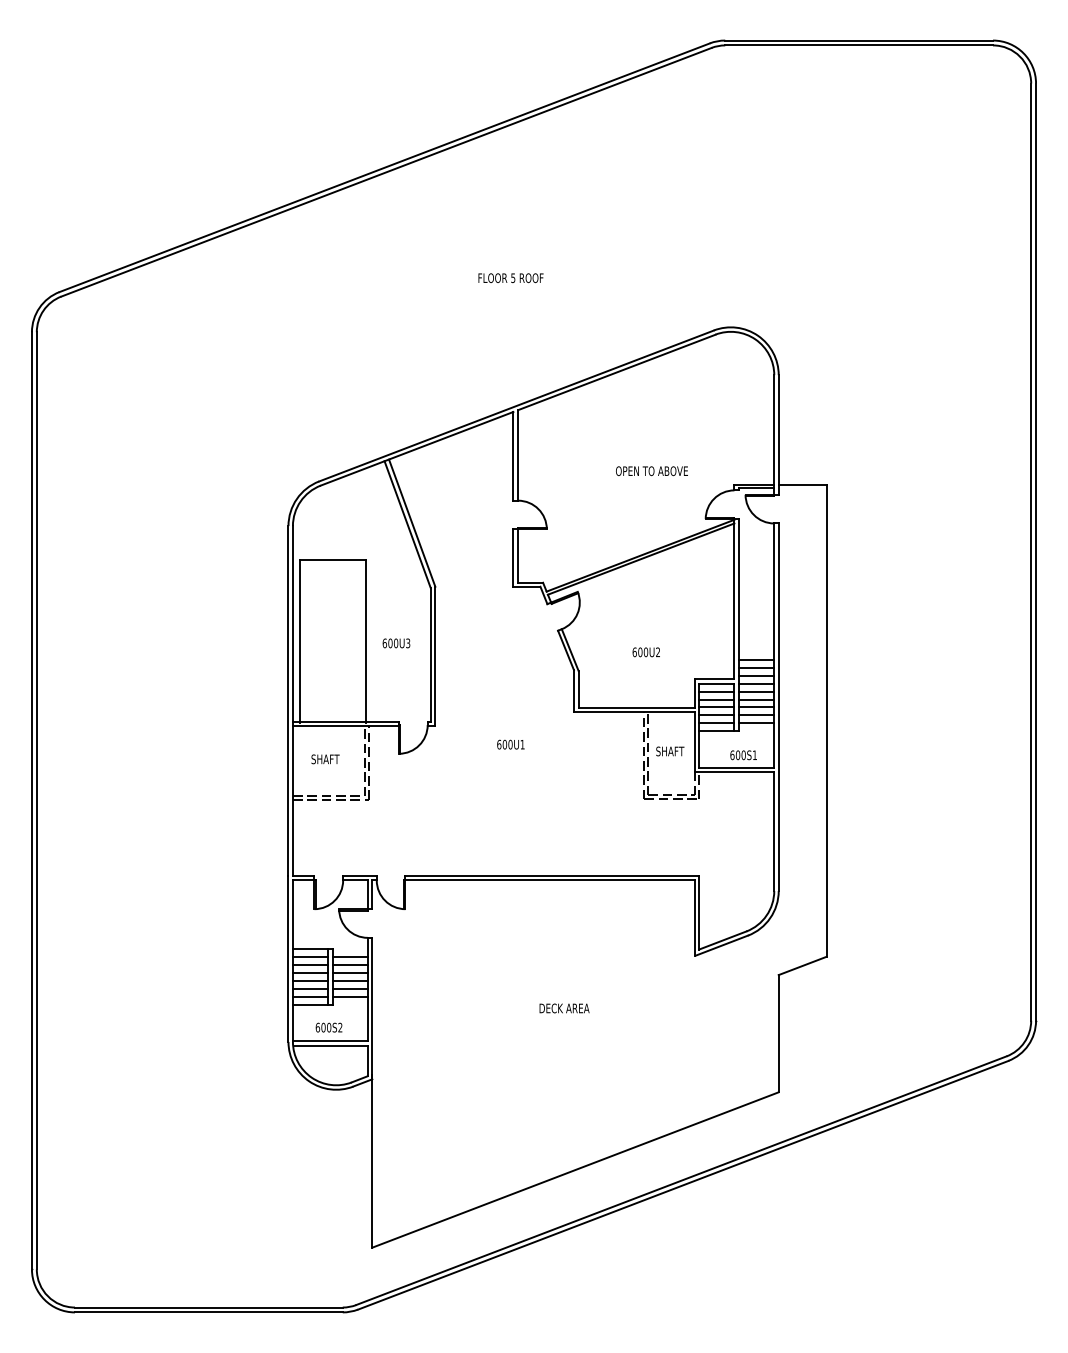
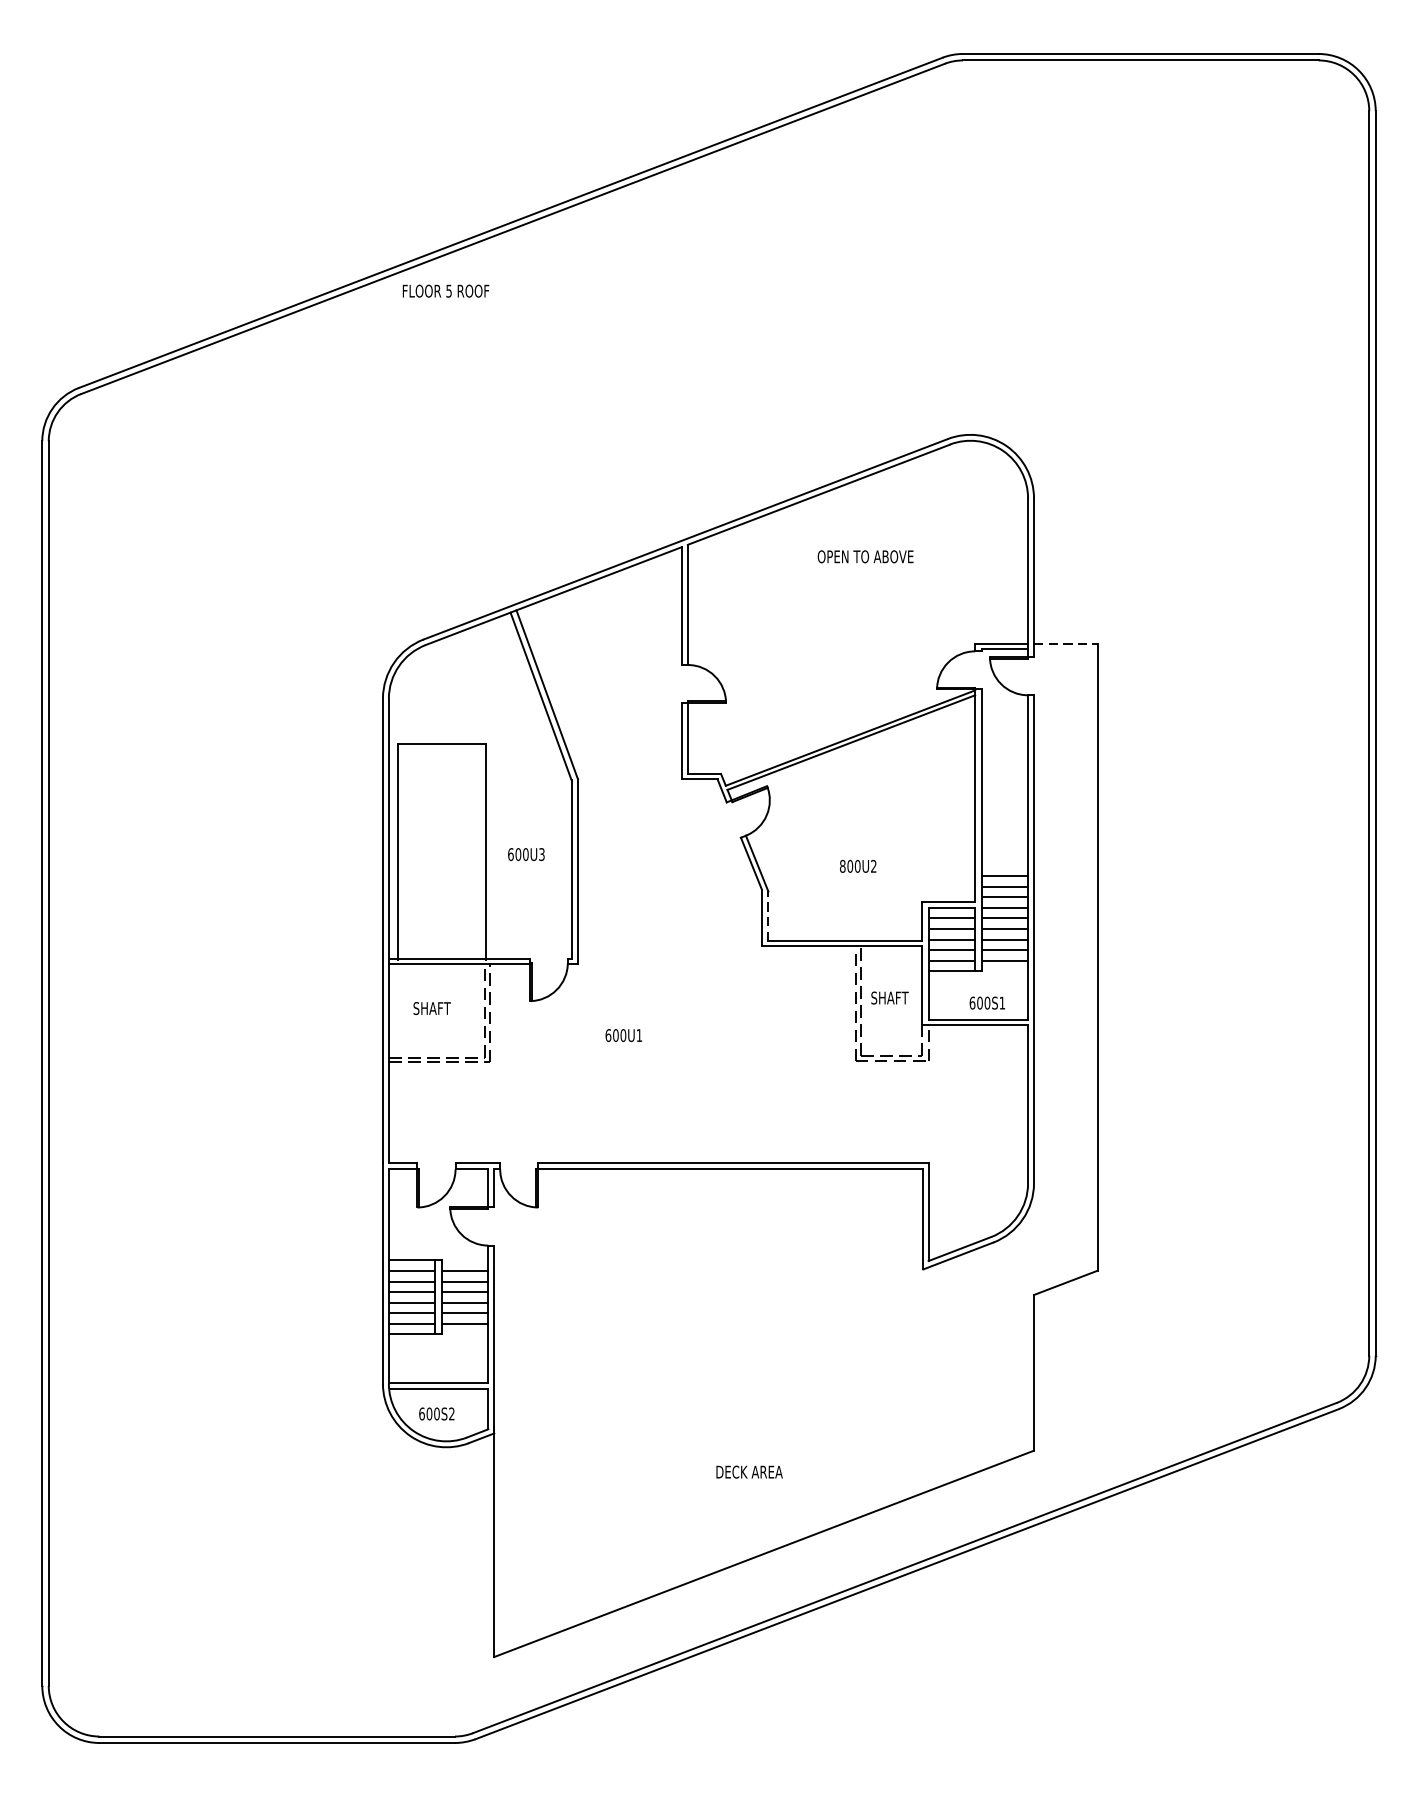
text: (510, 278) -> (445, 291), moved
text: (651, 471) -> (865, 557), moved
line: (802, 484) -> (1065, 643), solid -> dashed
text: (634, 651) -> (842, 865), 600U2 -> 800U2
line: (578, 689) -> (768, 915), solid -> dashed
text: (510, 744) -> (623, 1035), moved
text: (564, 1008) -> (749, 1472), moved
text: (328, 1027) -> (436, 1413), moved

